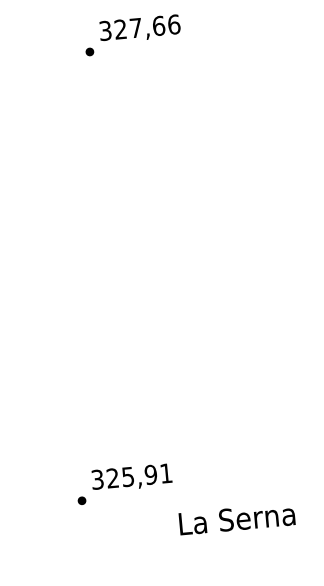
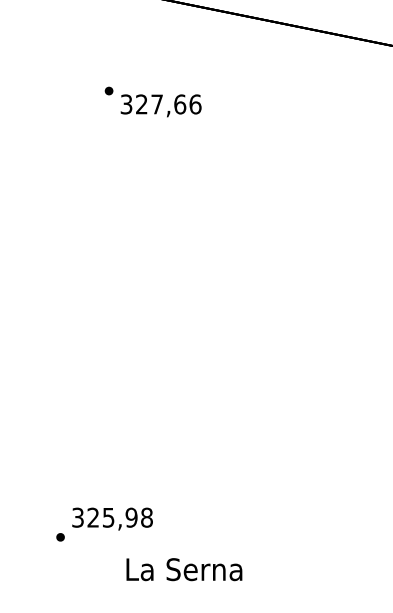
text: (139, 28) -> (160, 105), moved
text: (165, 473) -> (146, 517), 325,91 -> 325,98
text: (237, 518) -> (184, 569), moved

